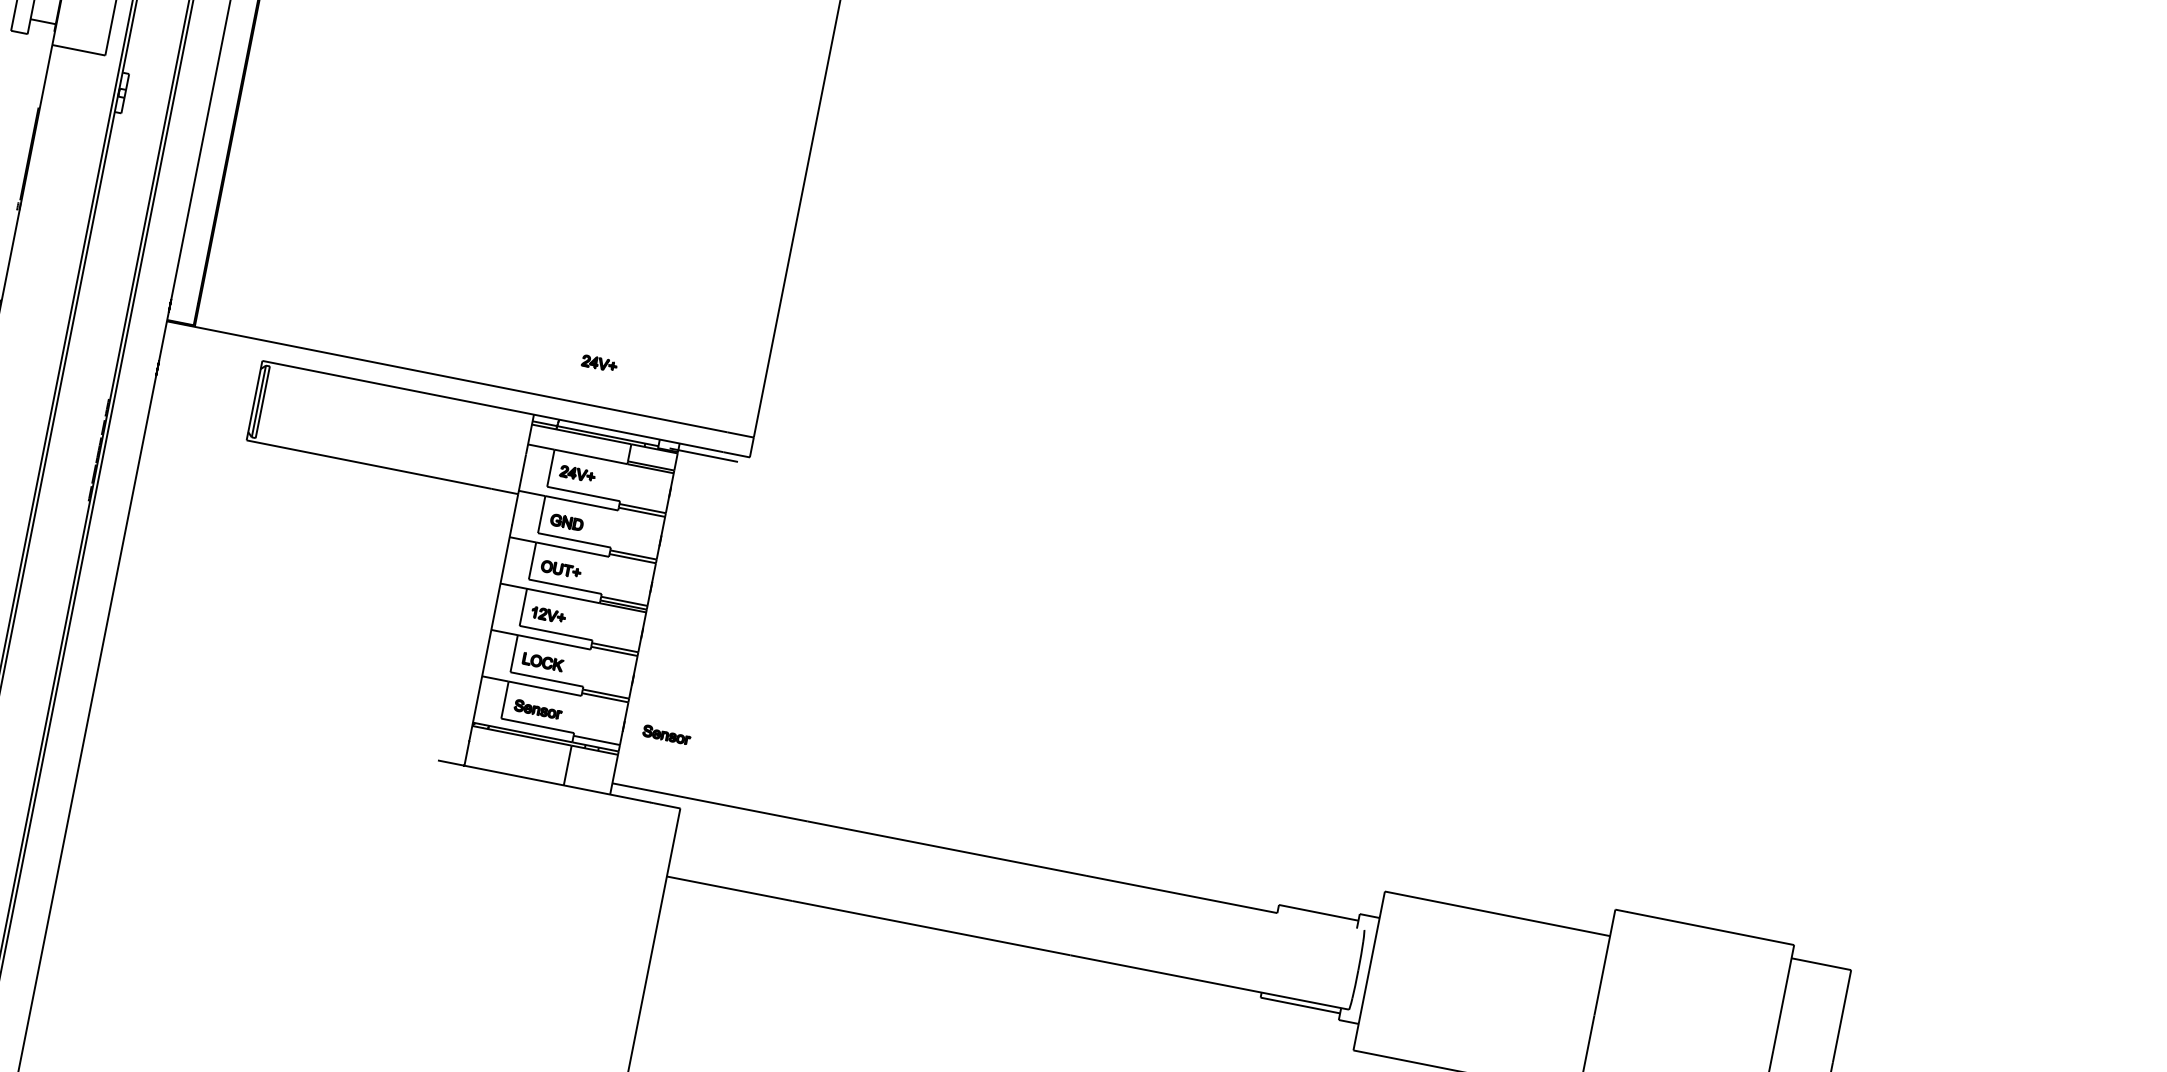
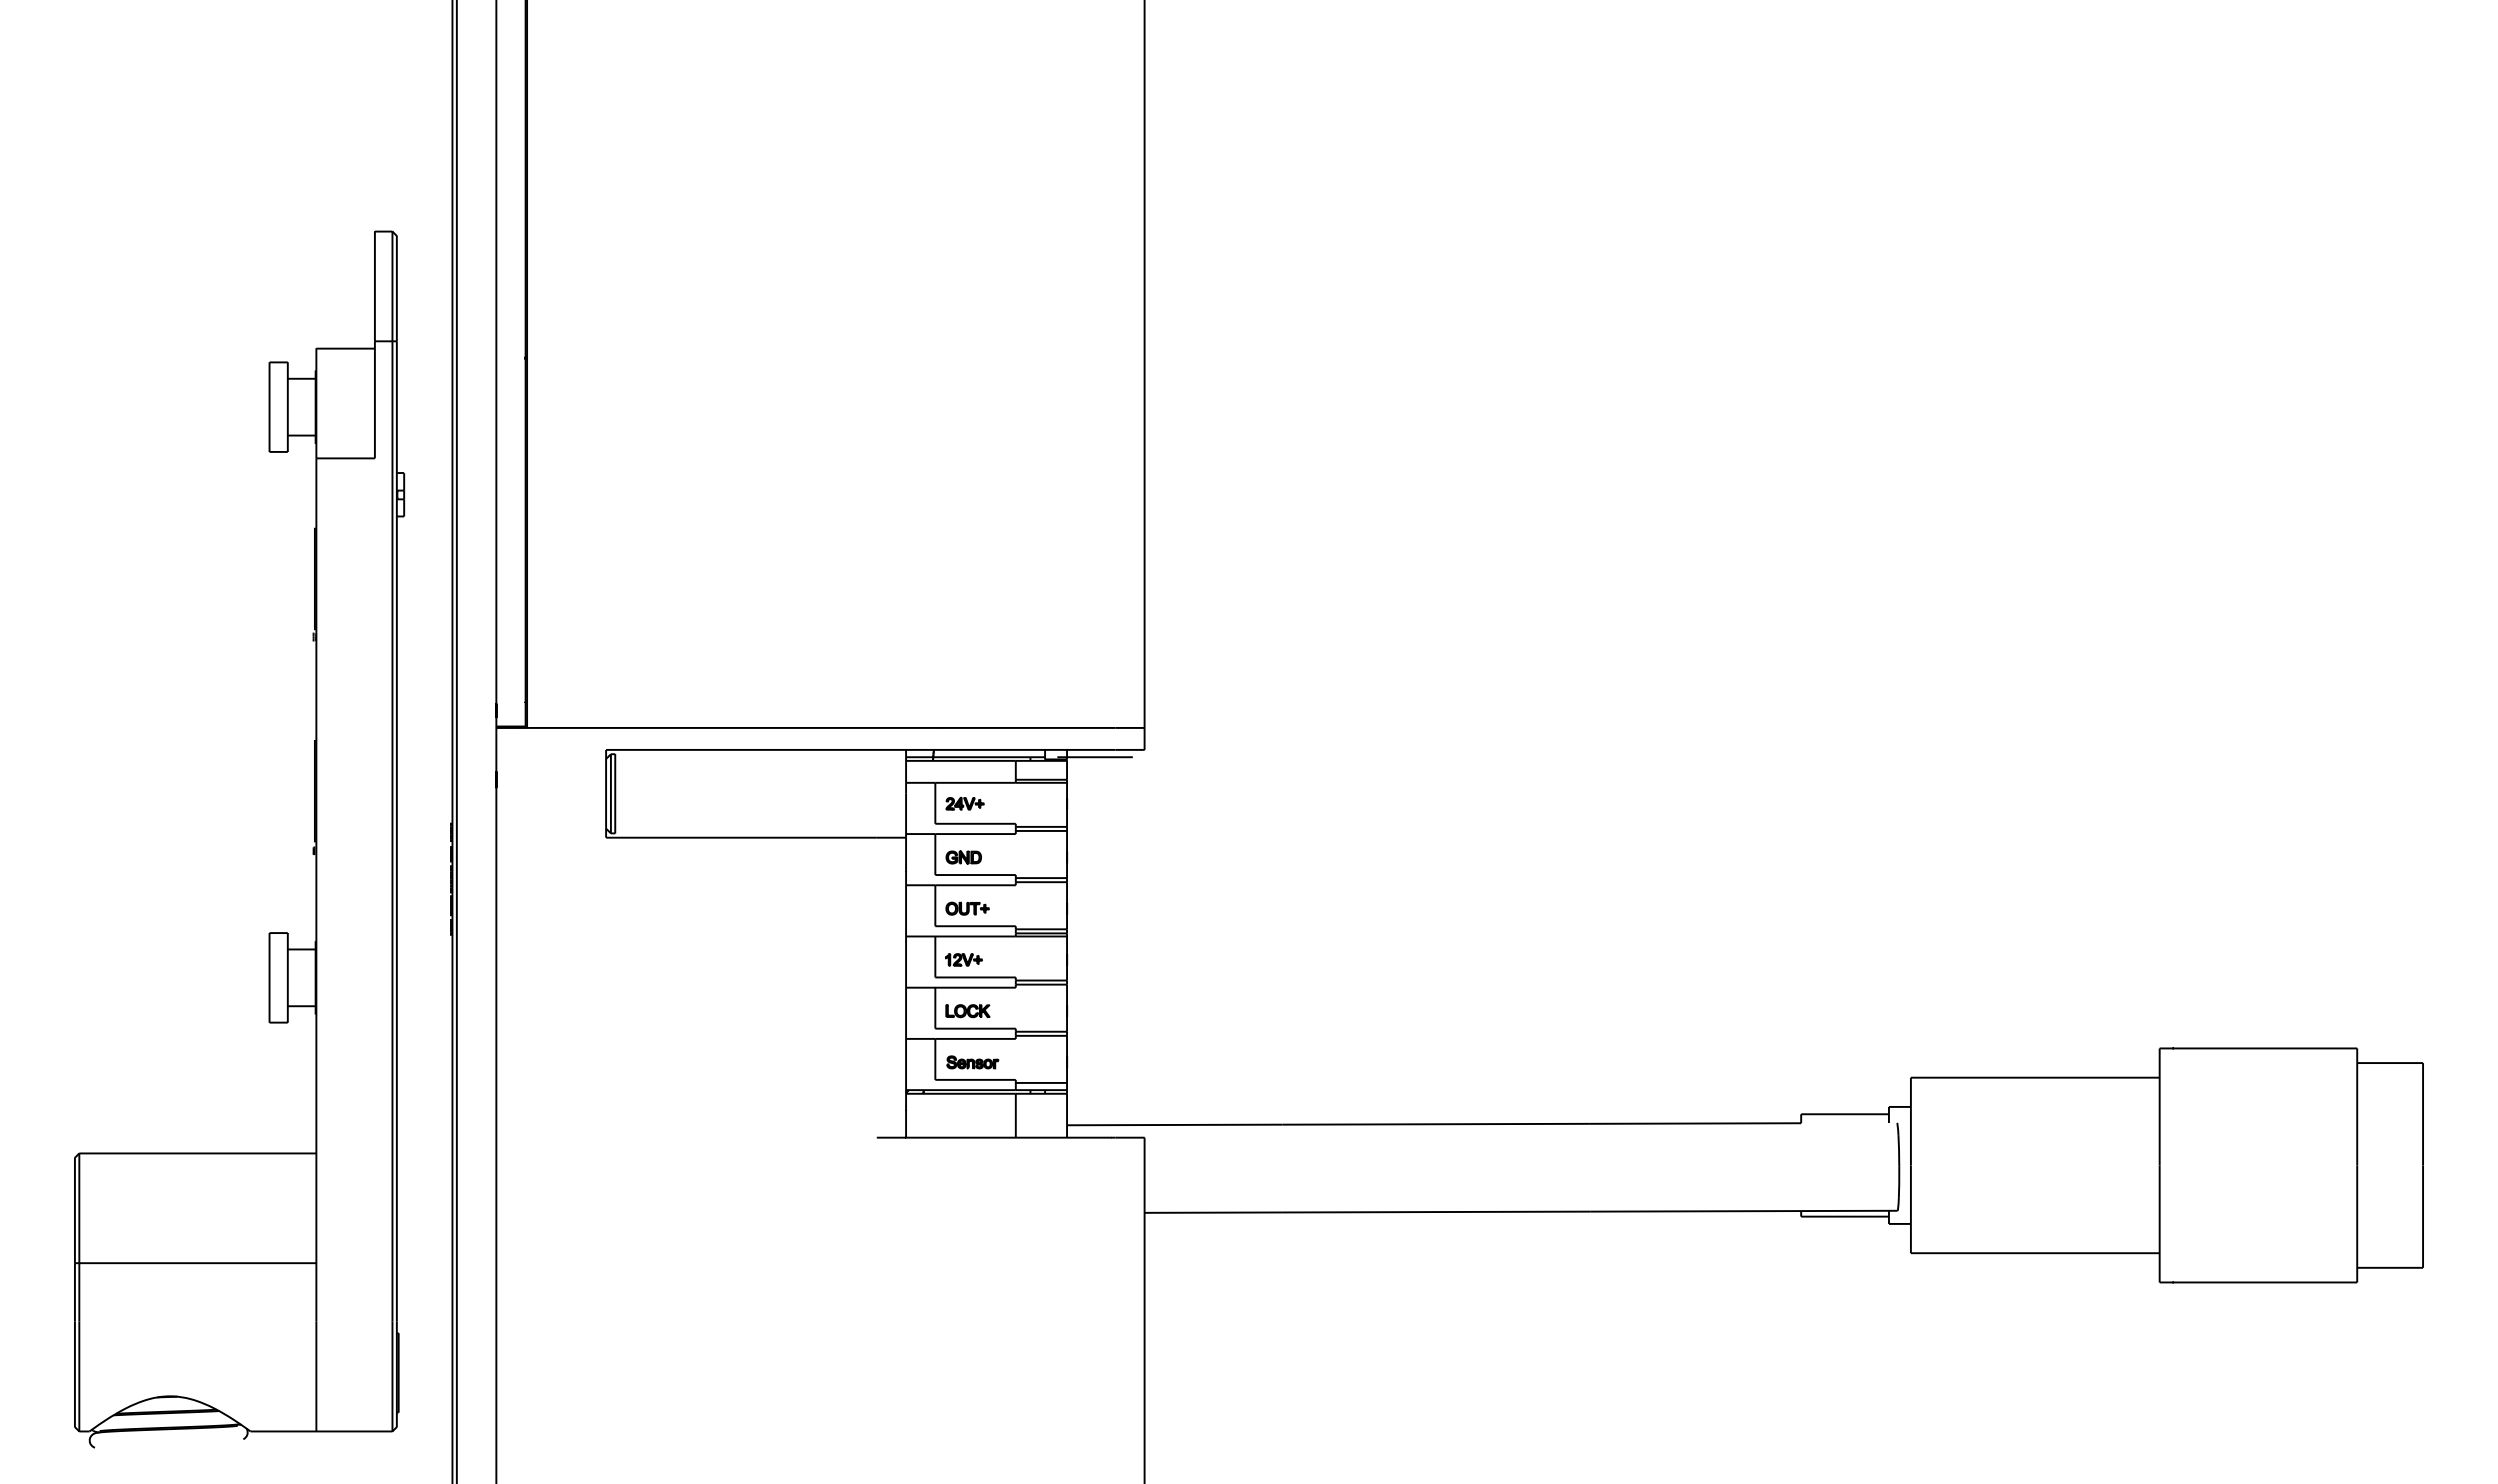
part: (599, 363) -> (964, 681), removed
part: (666, 735) -> (1114, 1062), removed

